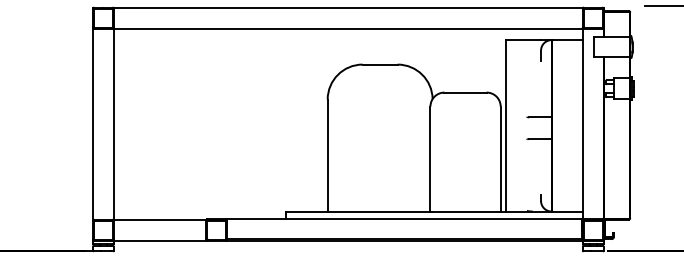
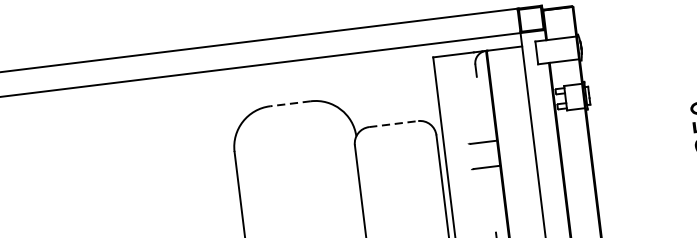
line: (379, 64) -> (289, 103), solid -> dashed
line: (466, 92) -> (394, 123), solid -> dashed

